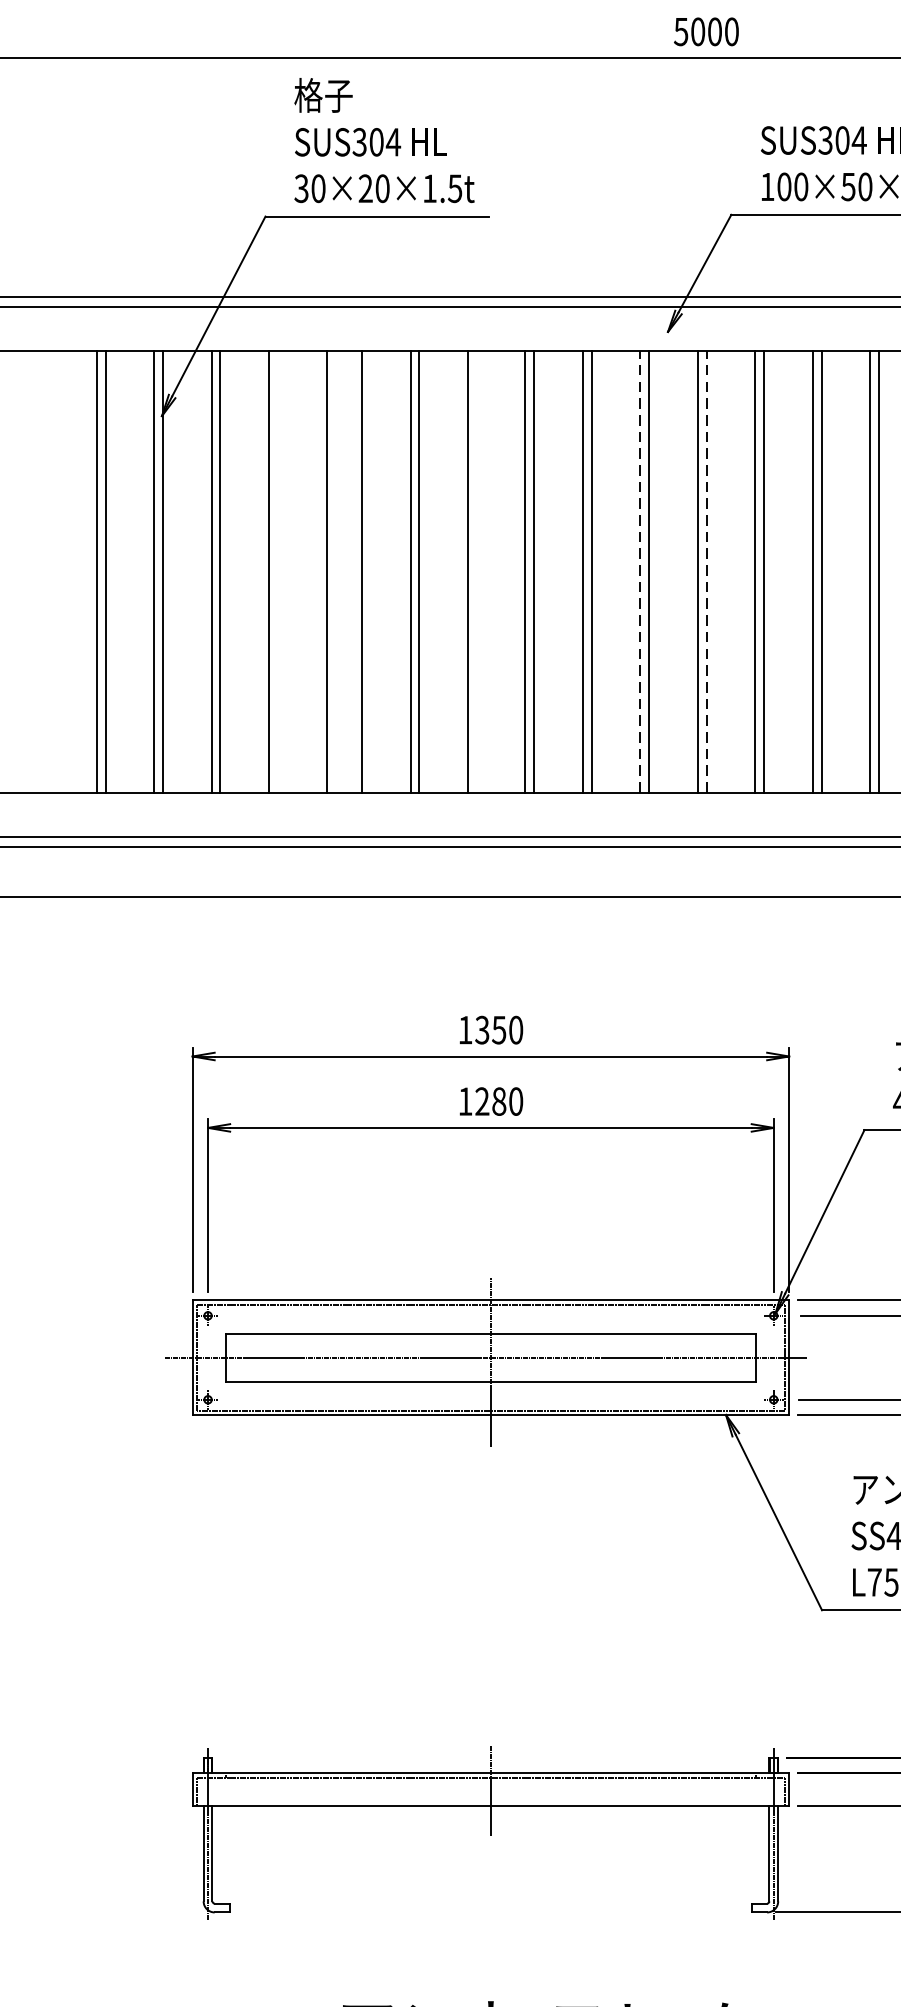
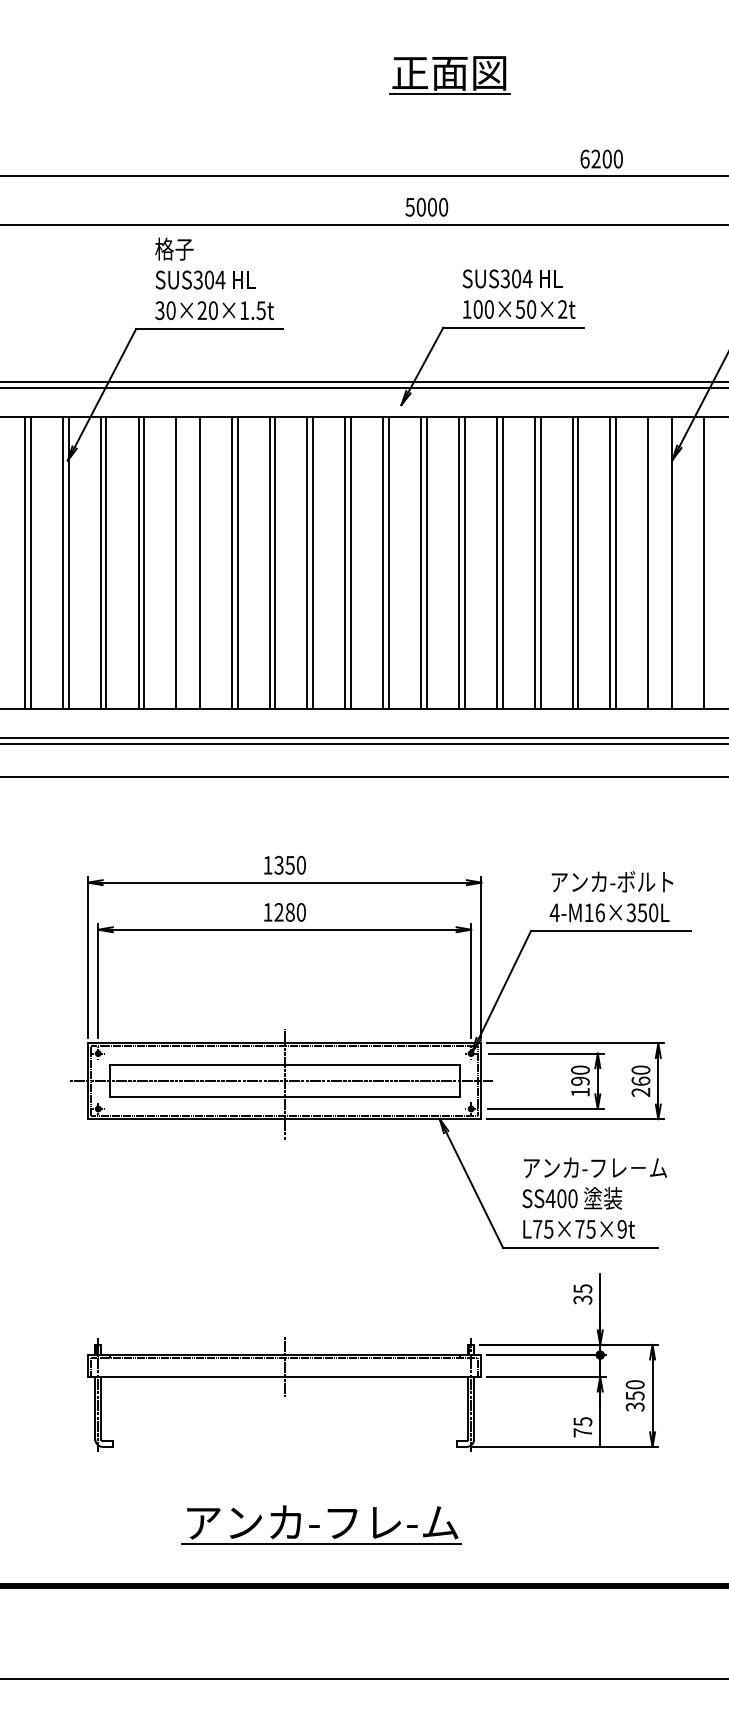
line: (278, 570) -> (144, 562), added
line: (476, 570) -> (275, 562), added
line: (640, 572) -> (383, 563), dashed -> solid
line: (705, 572) -> (426, 563), dashed -> solid

